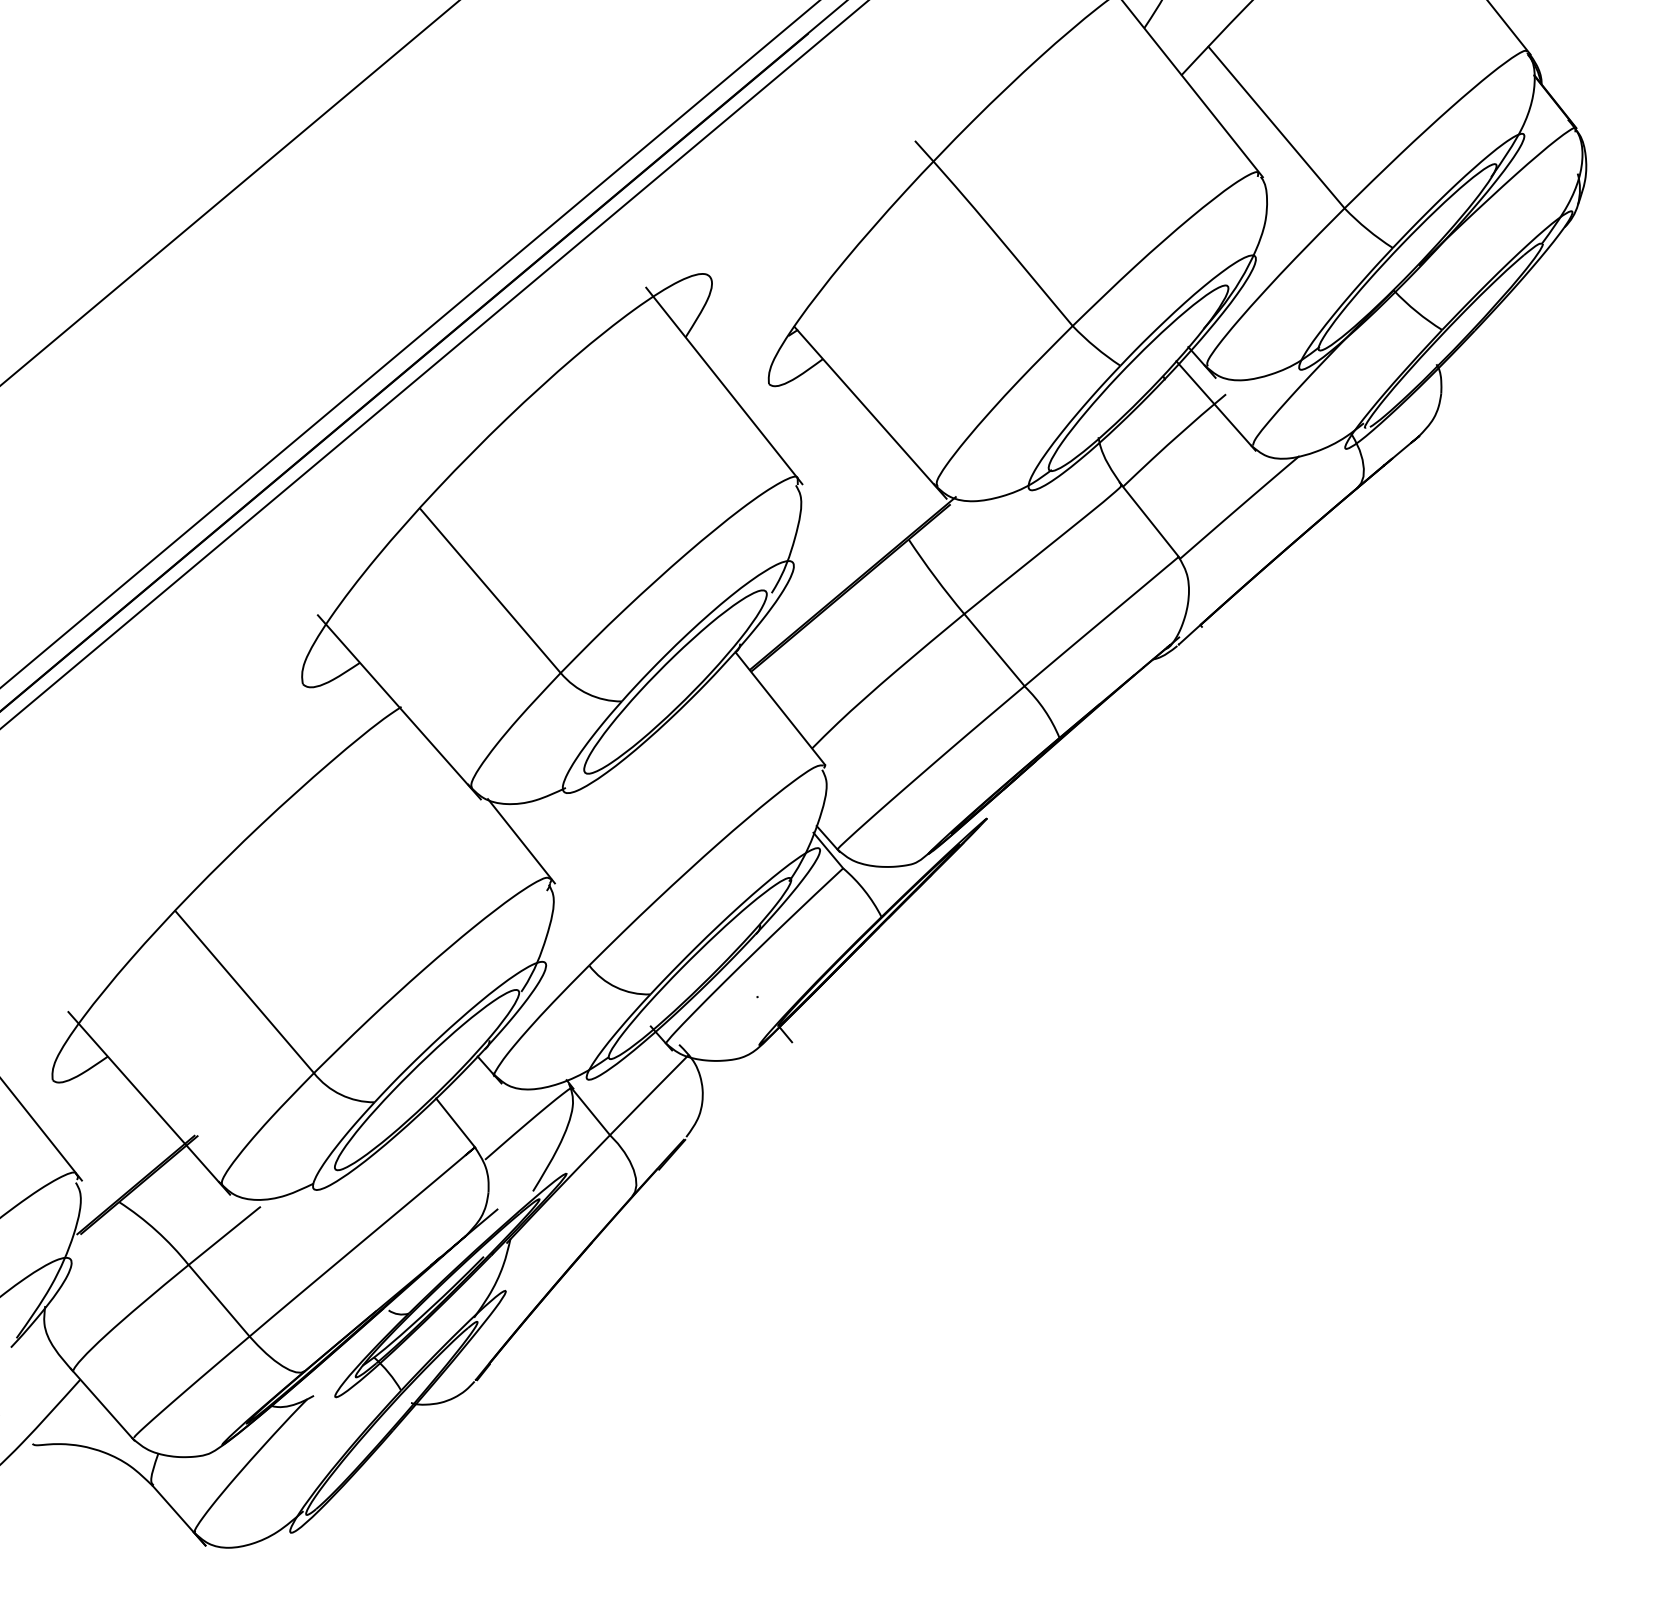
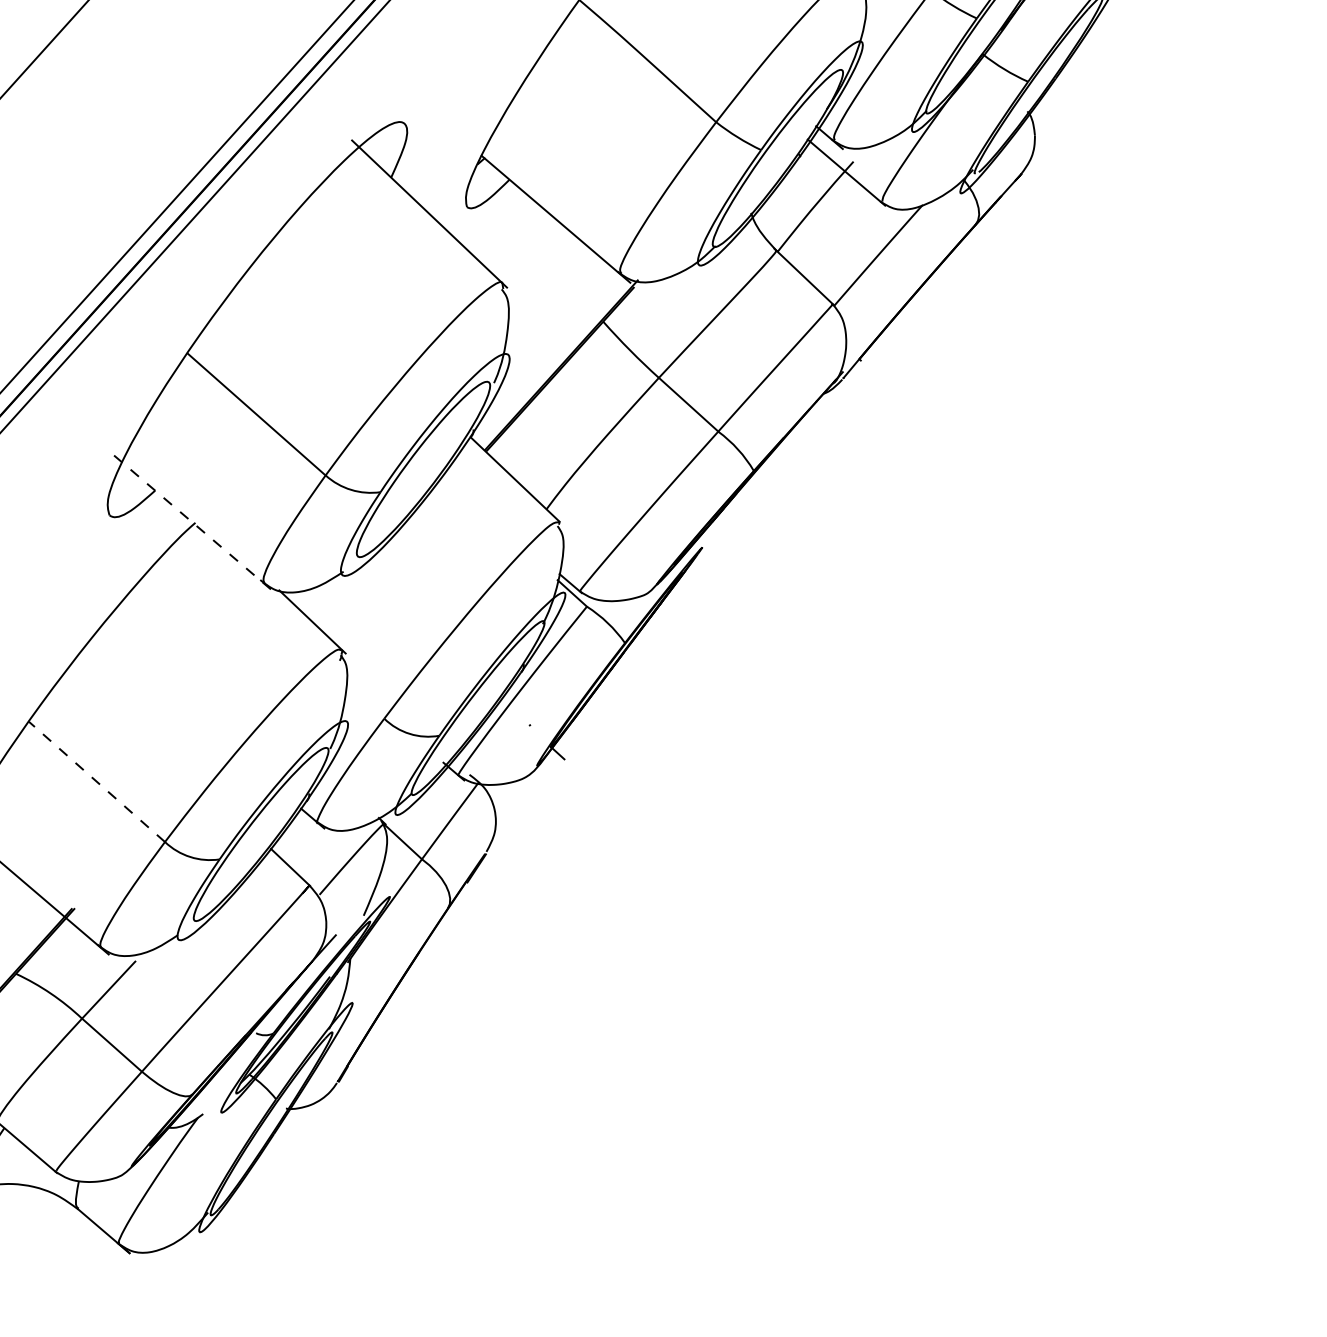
line: (399, 707) -> (193, 523), solid -> dashed
line: (244, 992) -> (96, 782), solid -> dashed

